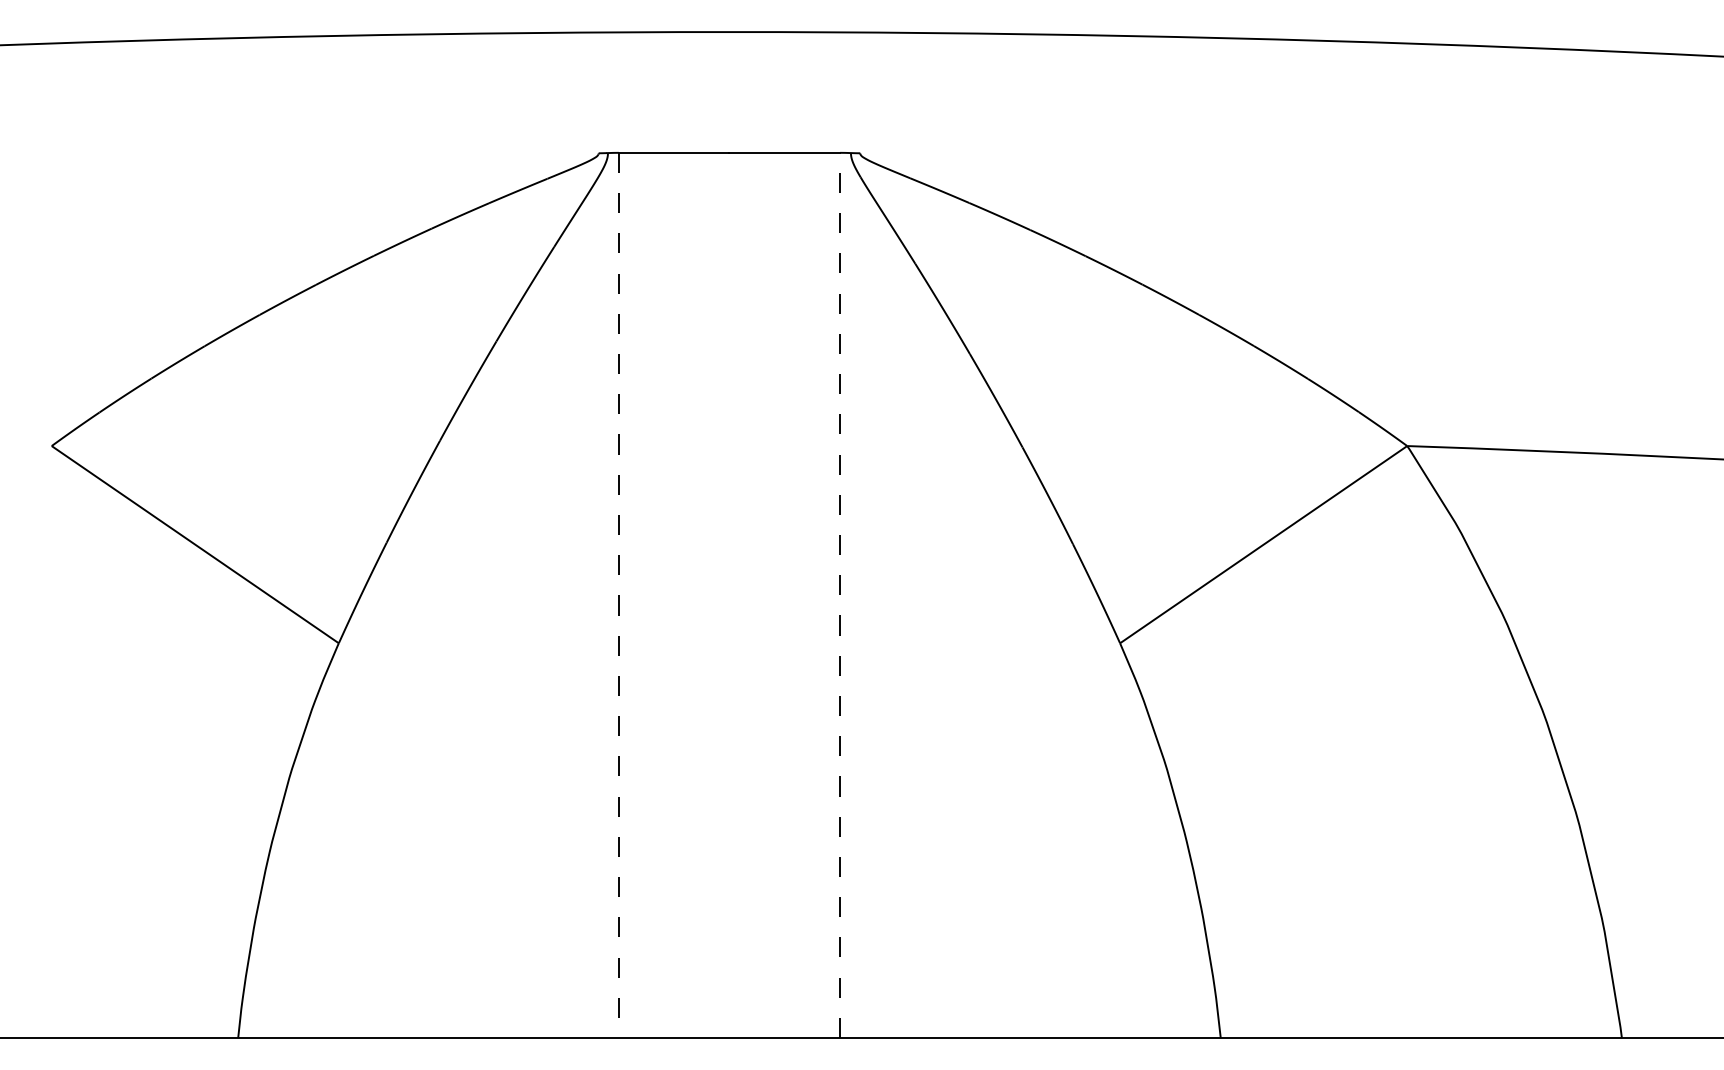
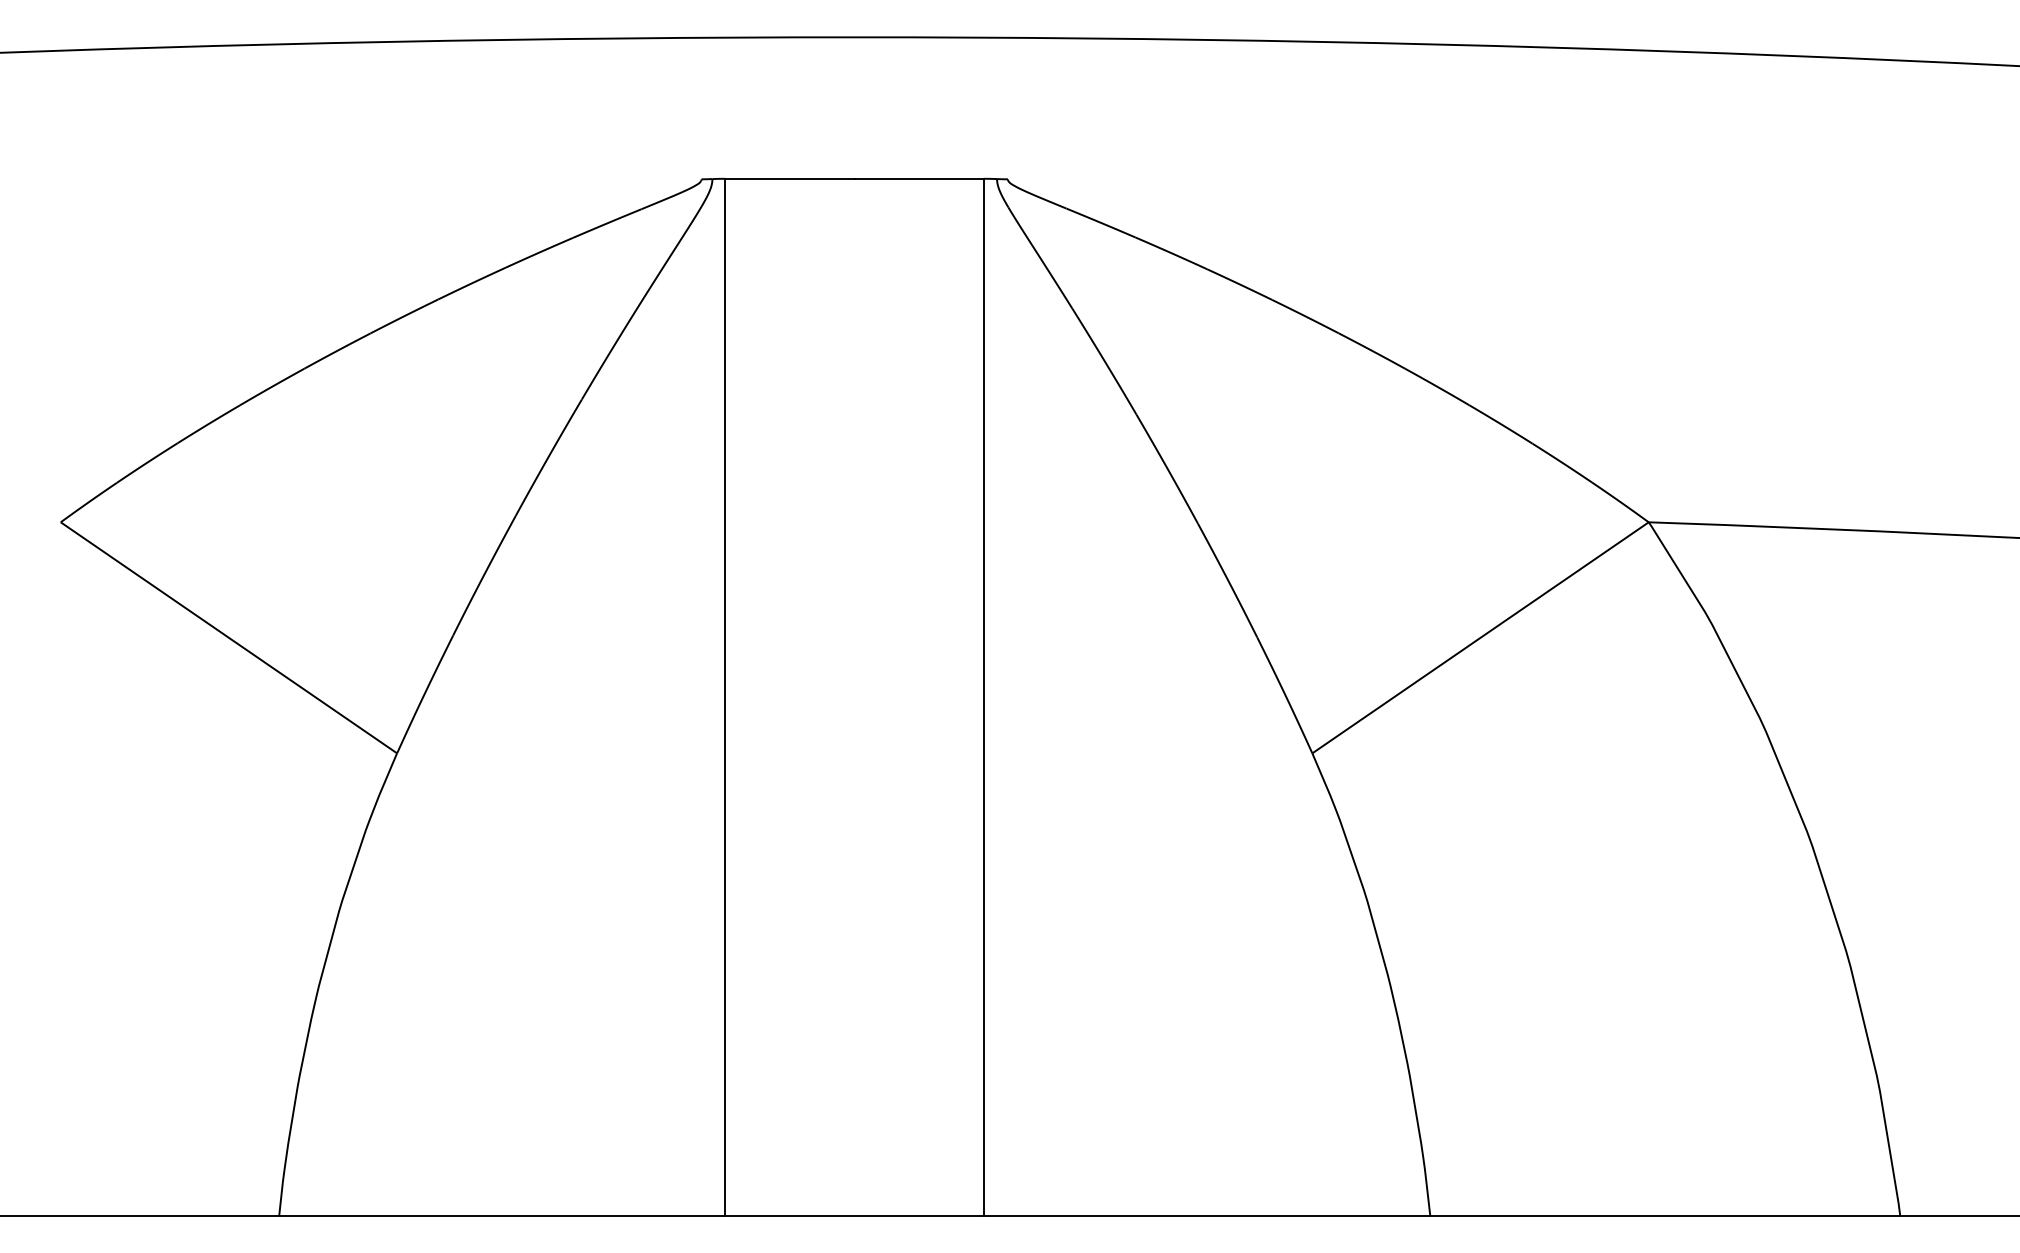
line: (618, 595) -> (724, 697), dashed -> solid
line: (840, 595) -> (984, 697), dashed -> solid

